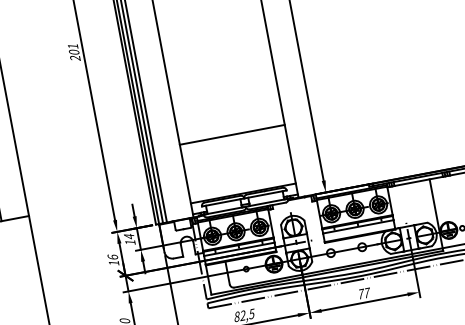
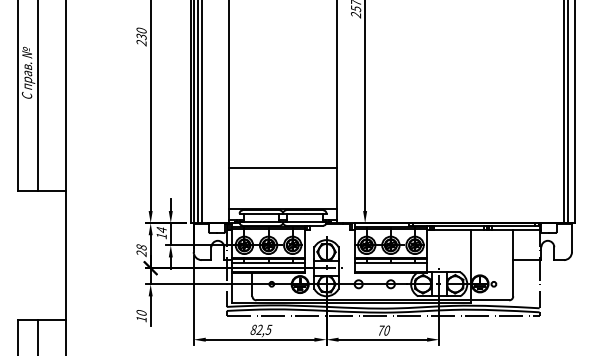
text: (73, 49) -> (141, 33), 201 -> 230
line: (231, 135) -> (282, 168), moved
text: (113, 260) -> (141, 250), 16 -> 28
text: (367, 292) -> (387, 330), 77 -> 70

